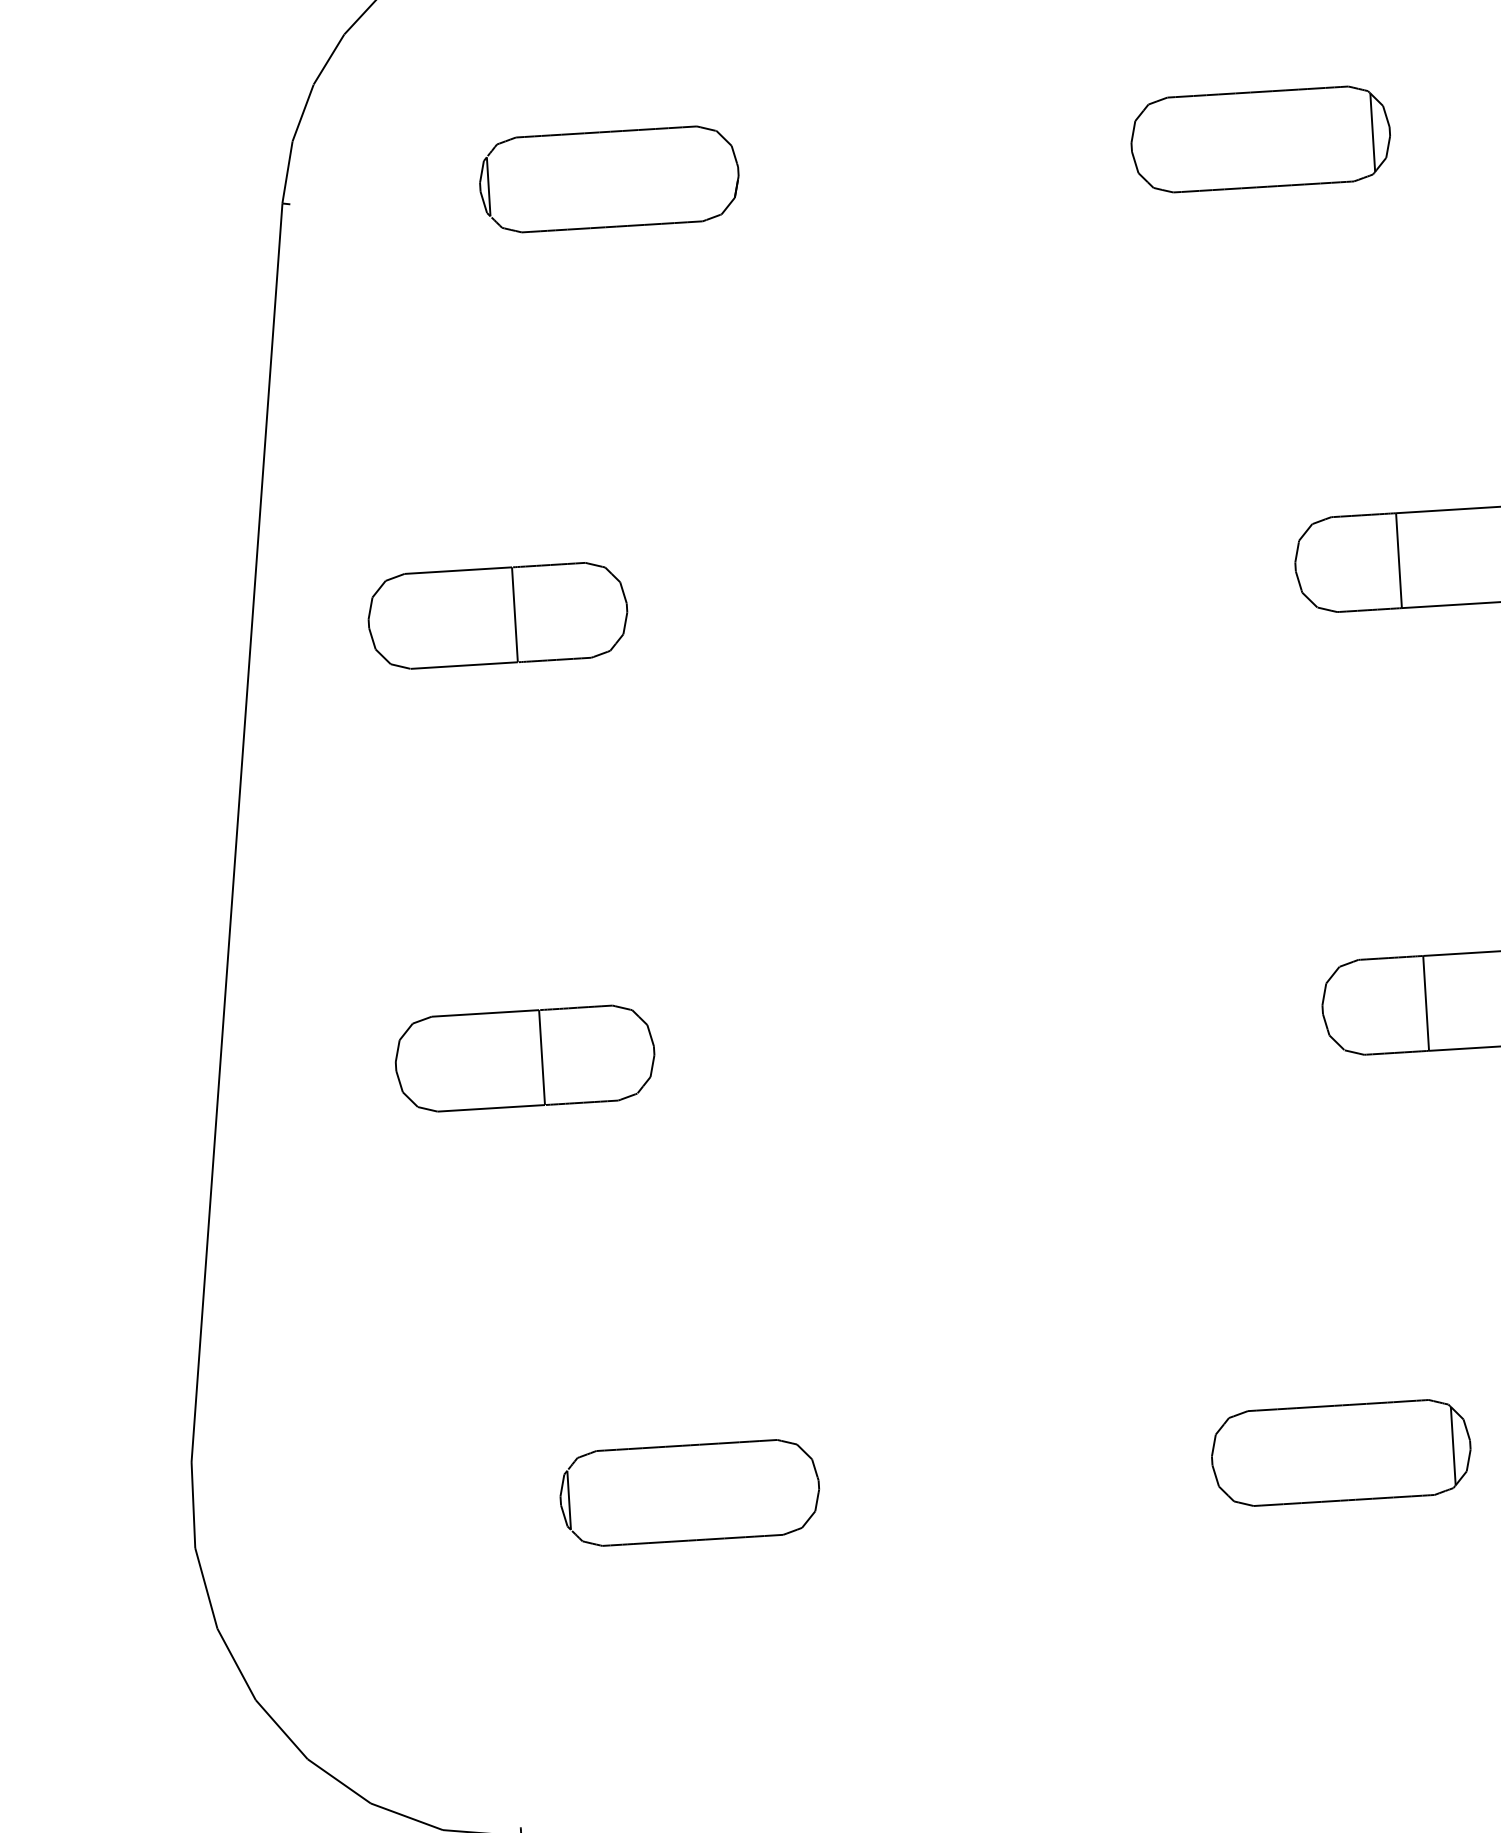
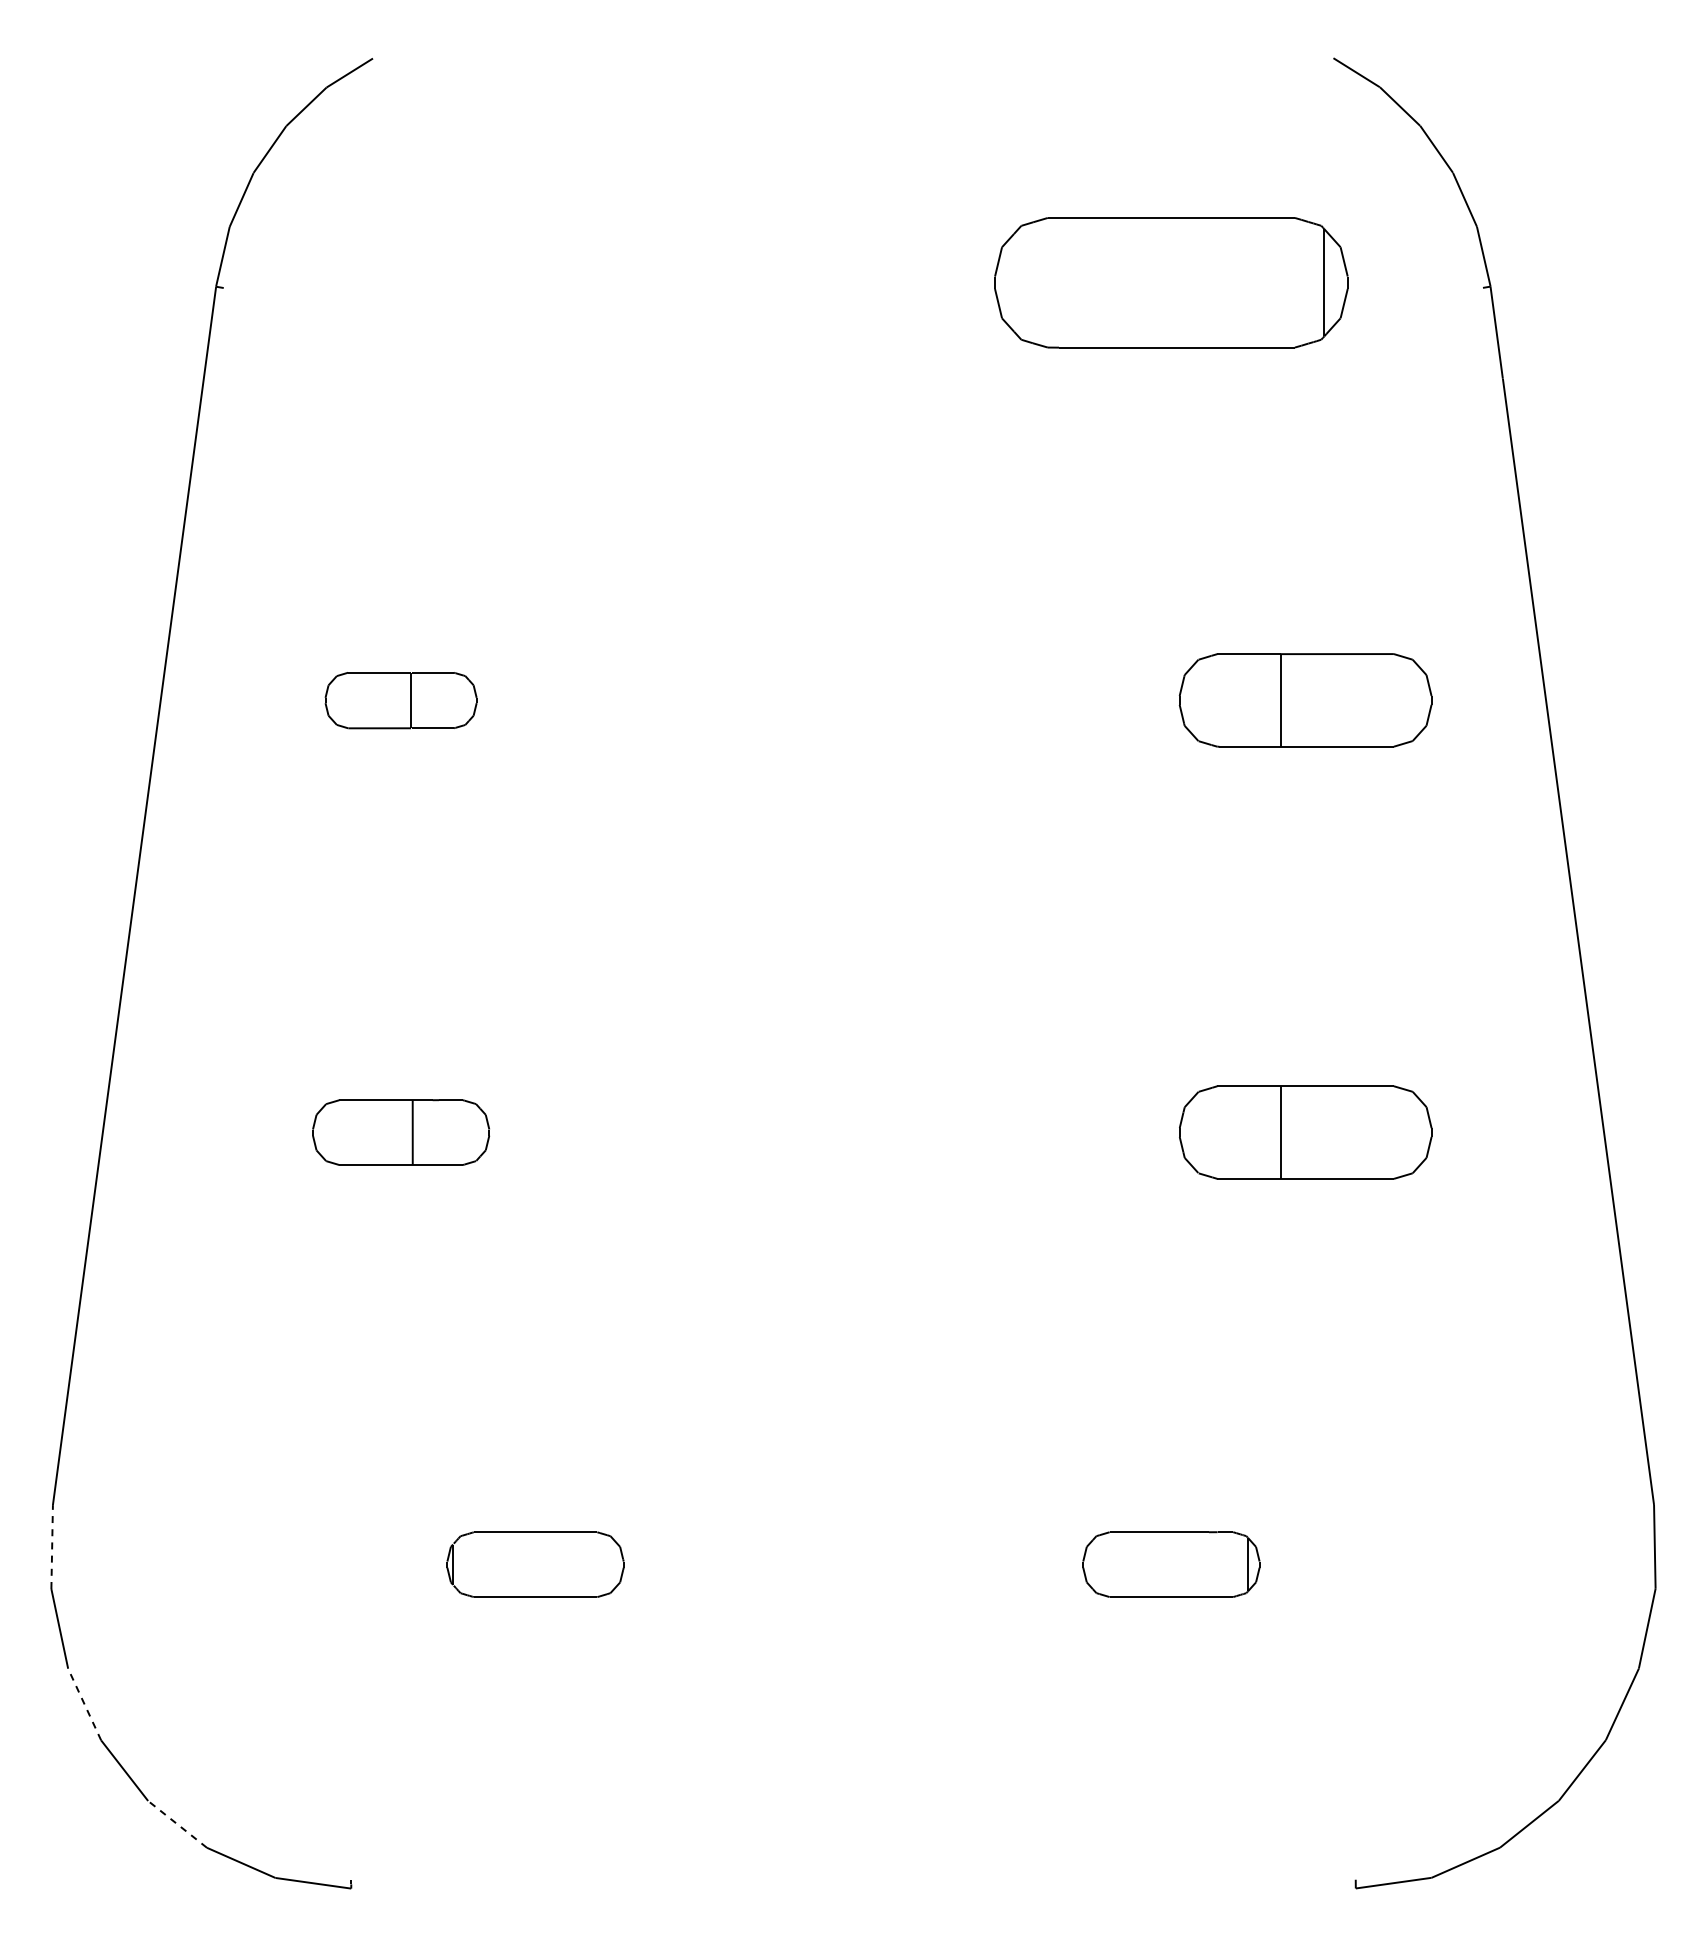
part: (1260, 139) -> (1170, 282), size x1.4
part: (609, 179) -> (535, 282), removed
part: (497, 615) -> (400, 700), size x0.6
part: (524, 1058) -> (400, 1132), size x0.7
part: (1341, 1452) -> (1171, 1564), size x0.7
part: (689, 1492) -> (535, 1564), size x0.7
line: (193, 1505) -> (52, 1547), solid -> dashed
line: (236, 1664) -> (84, 1704), solid -> dashed
line: (339, 1781) -> (177, 1824), solid -> dashed

